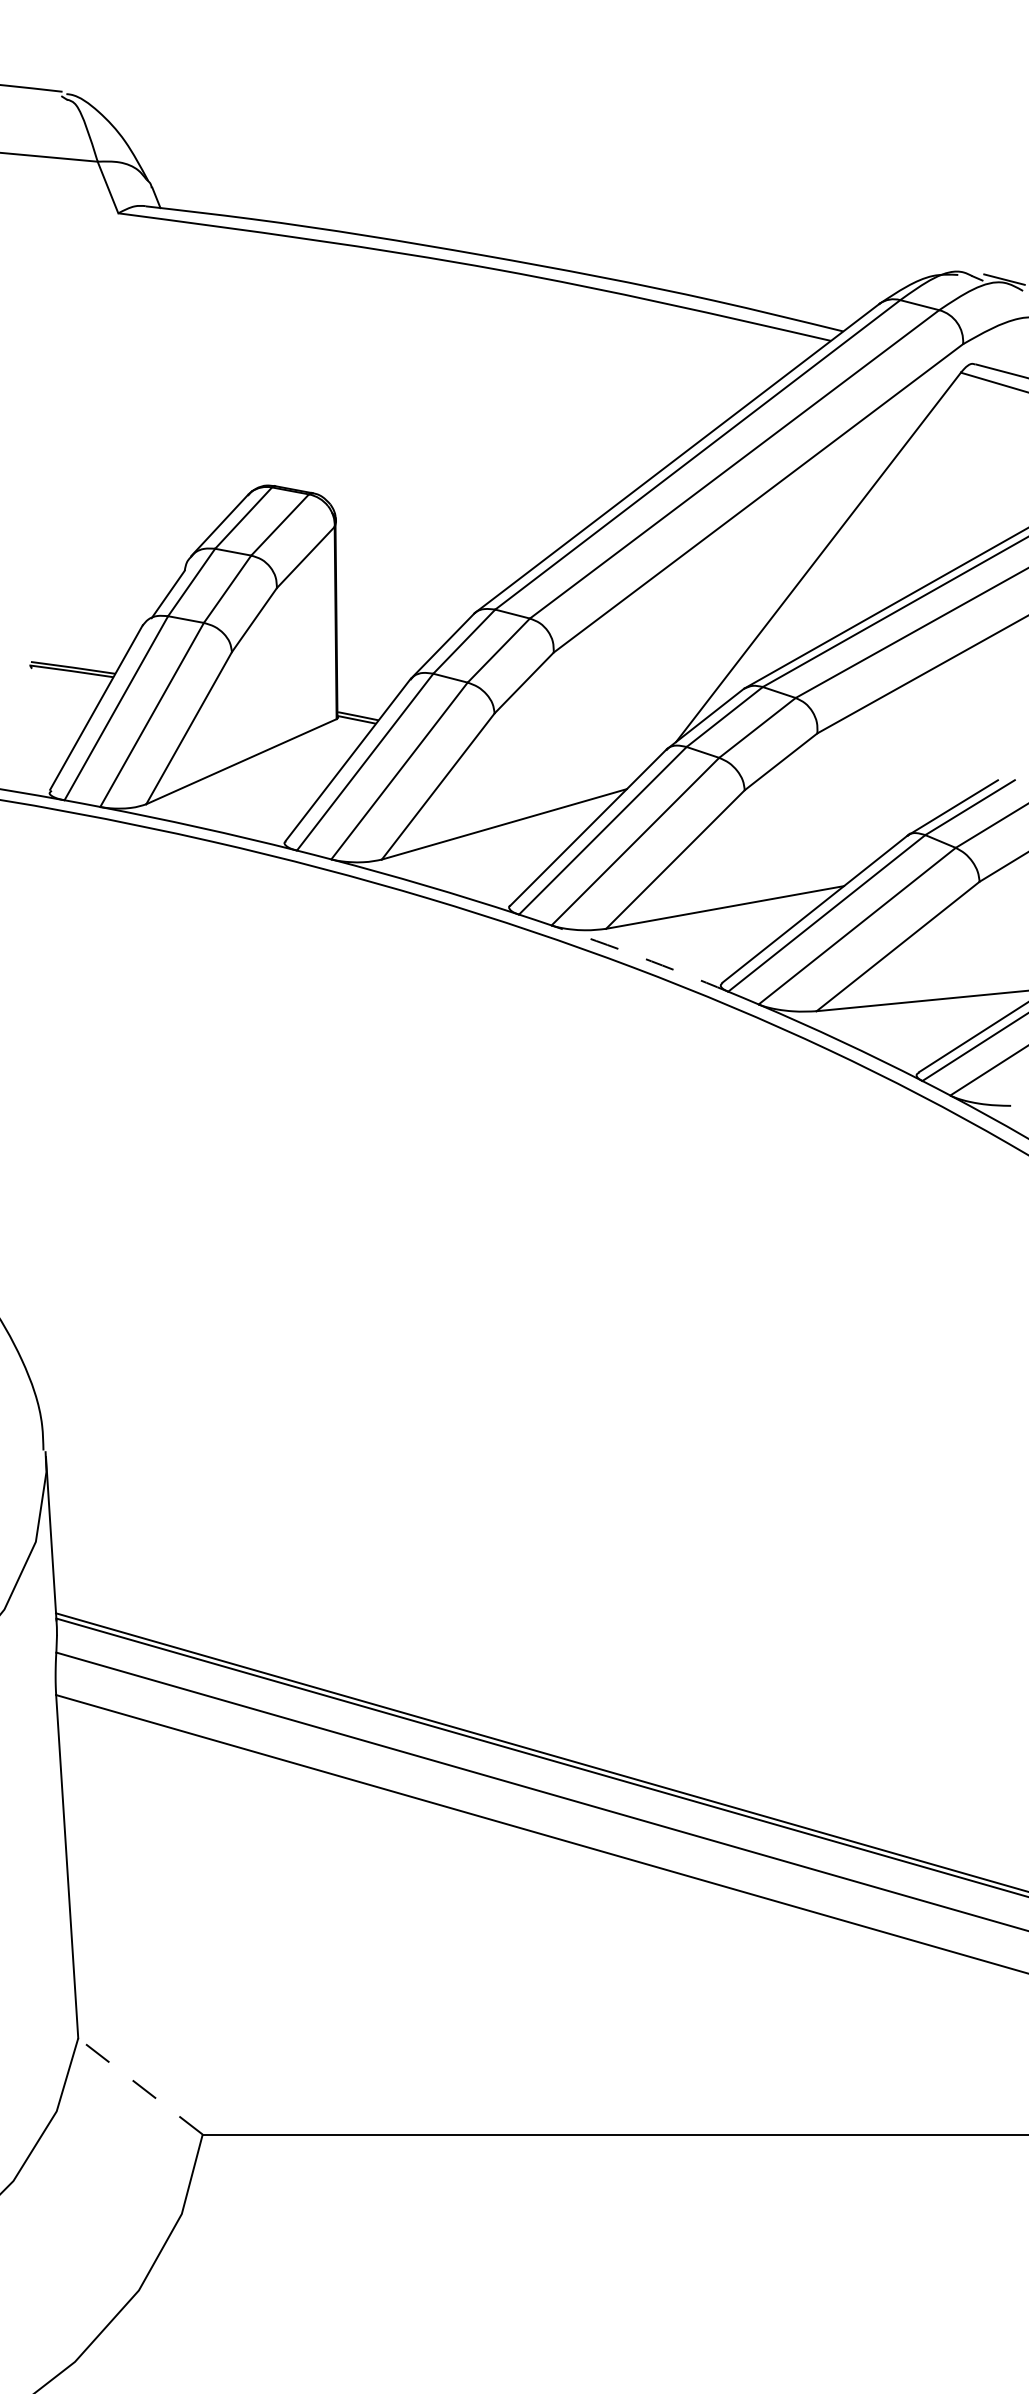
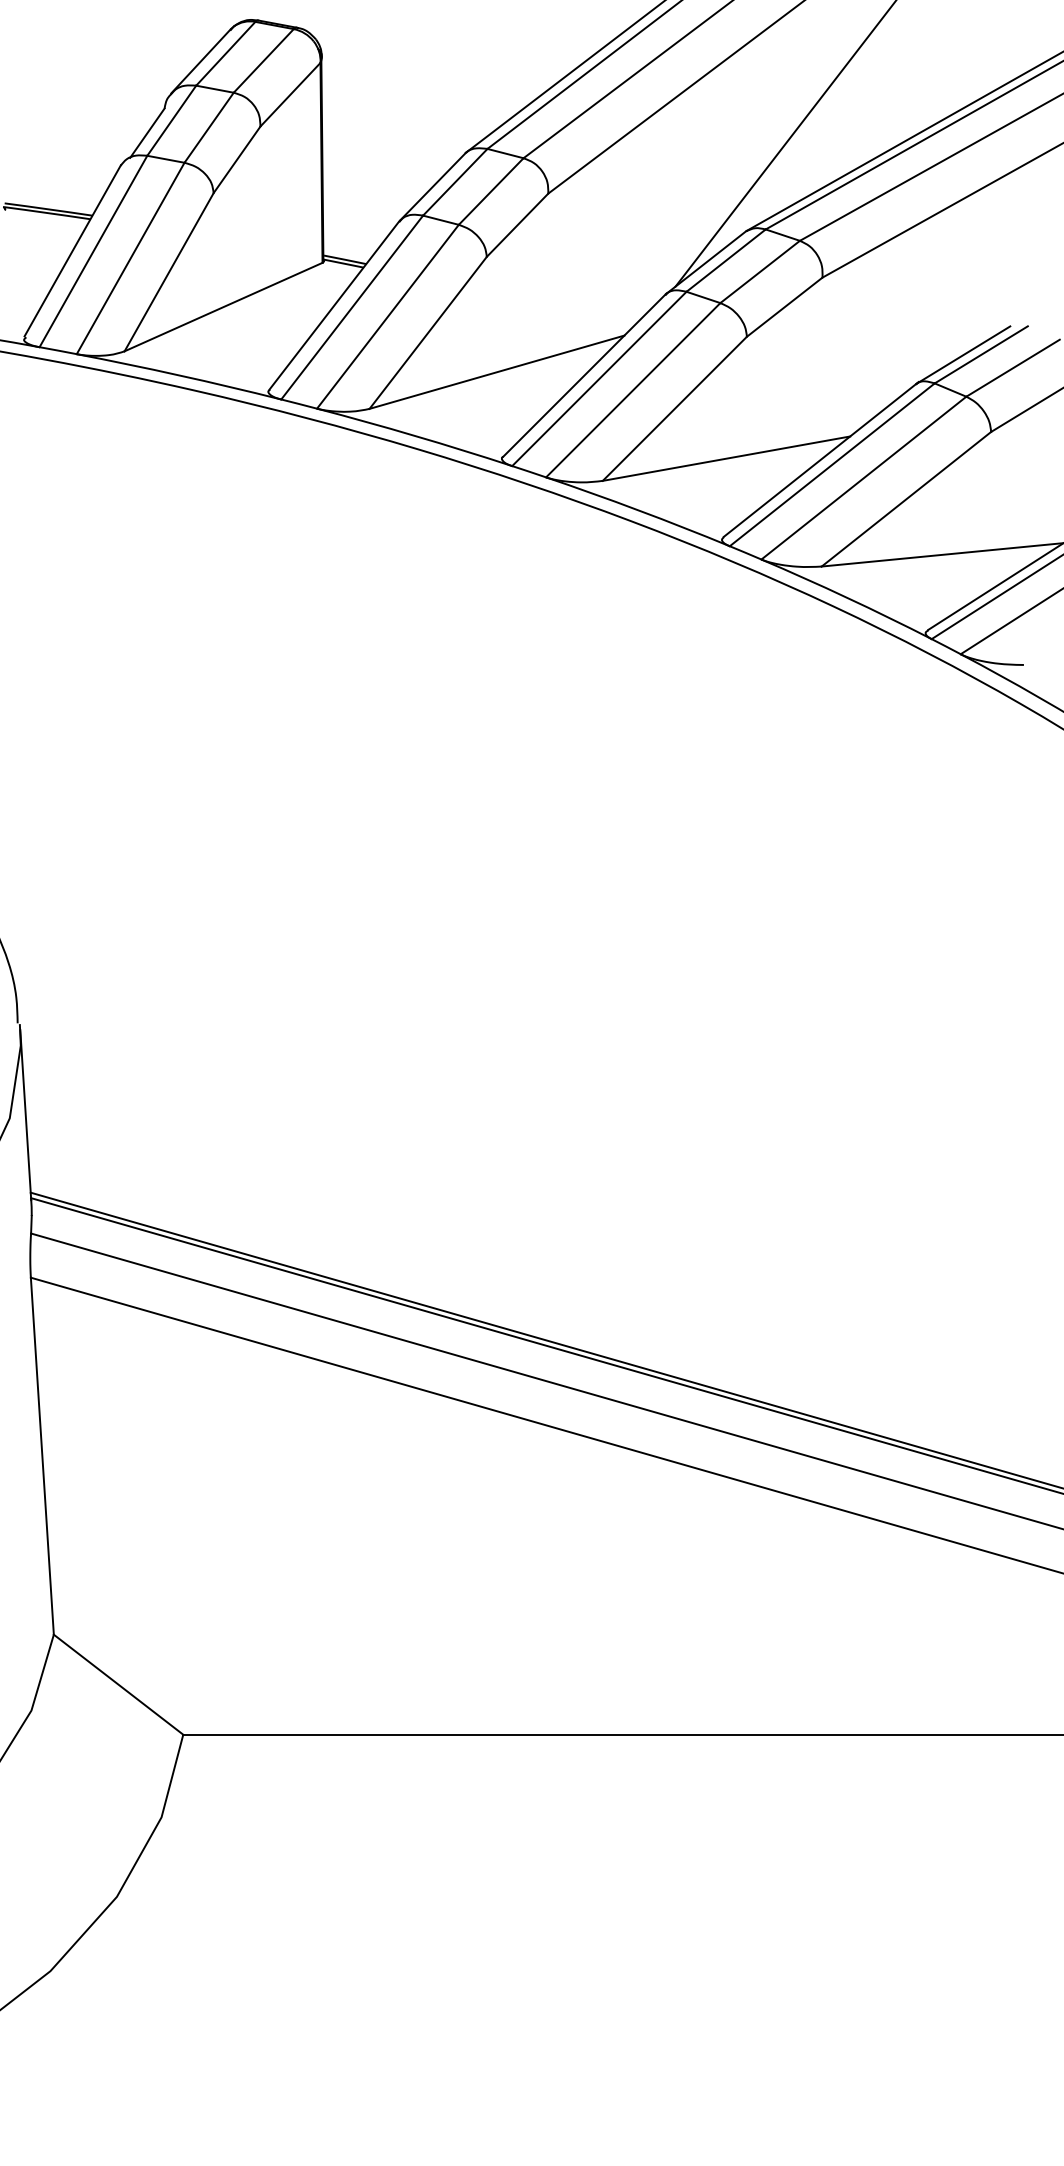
arc: (640, 957) -> (638, 510), dashed -> solid
line: (140, 2086) -> (118, 1684), dashed -> solid

